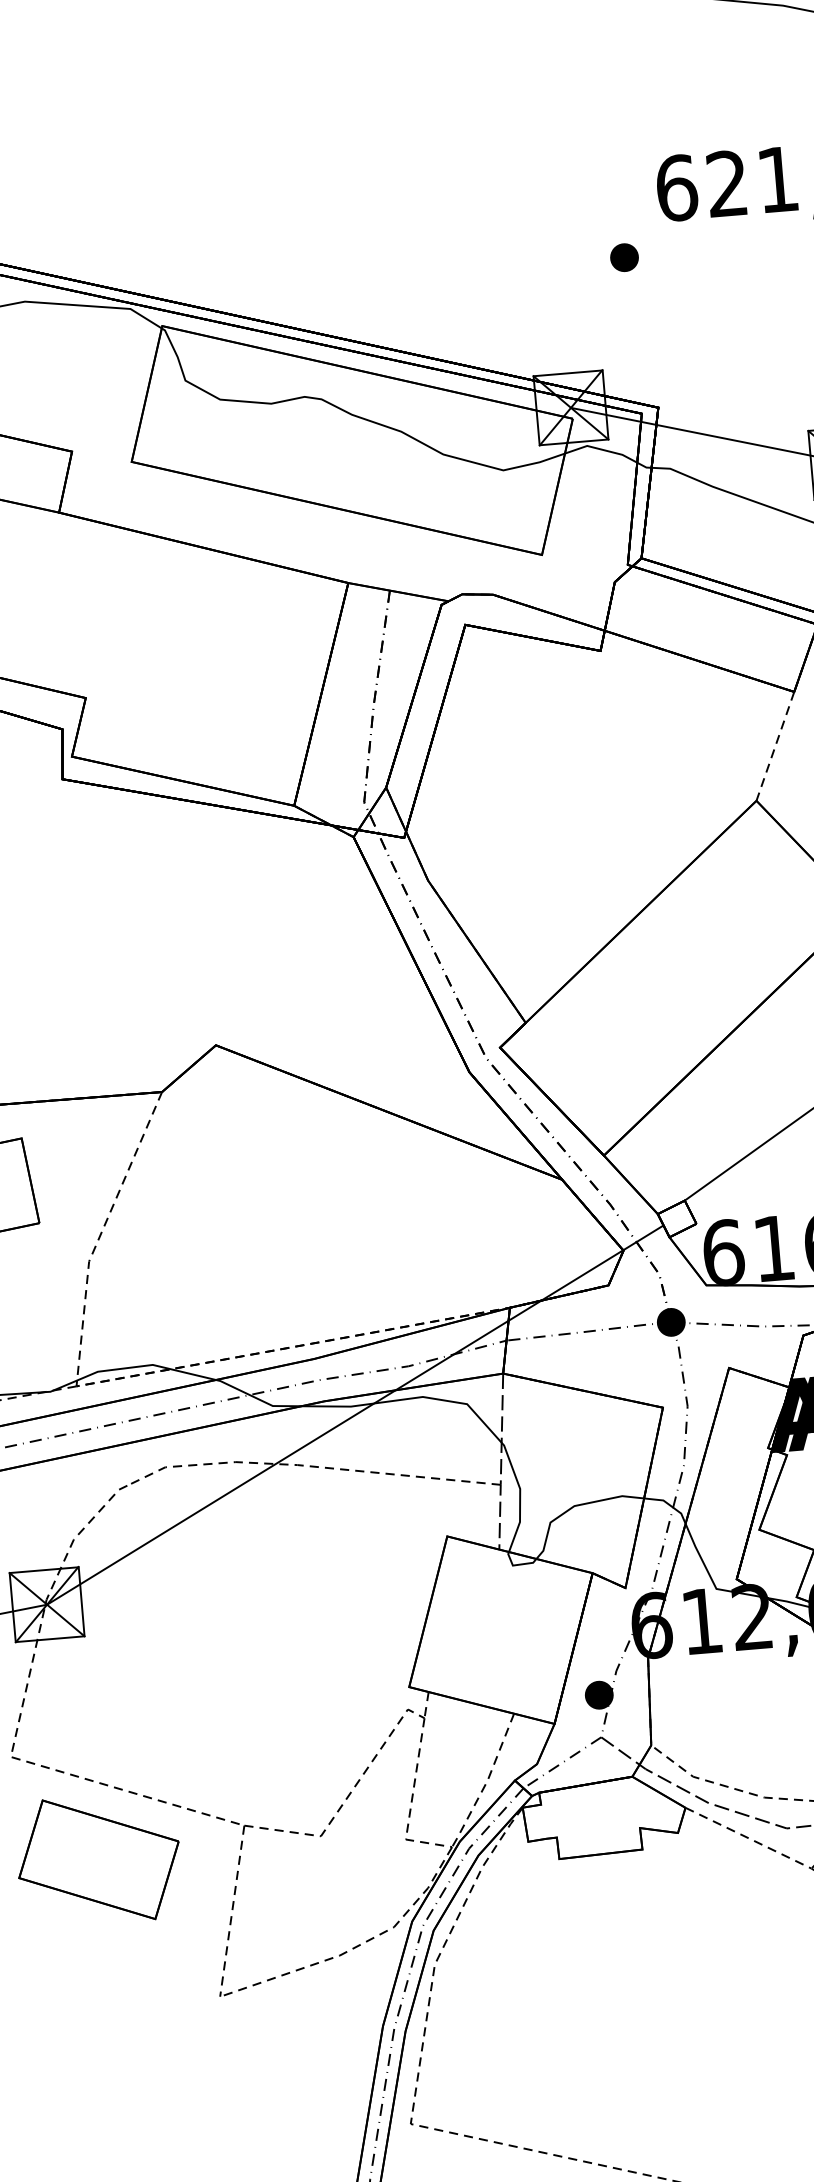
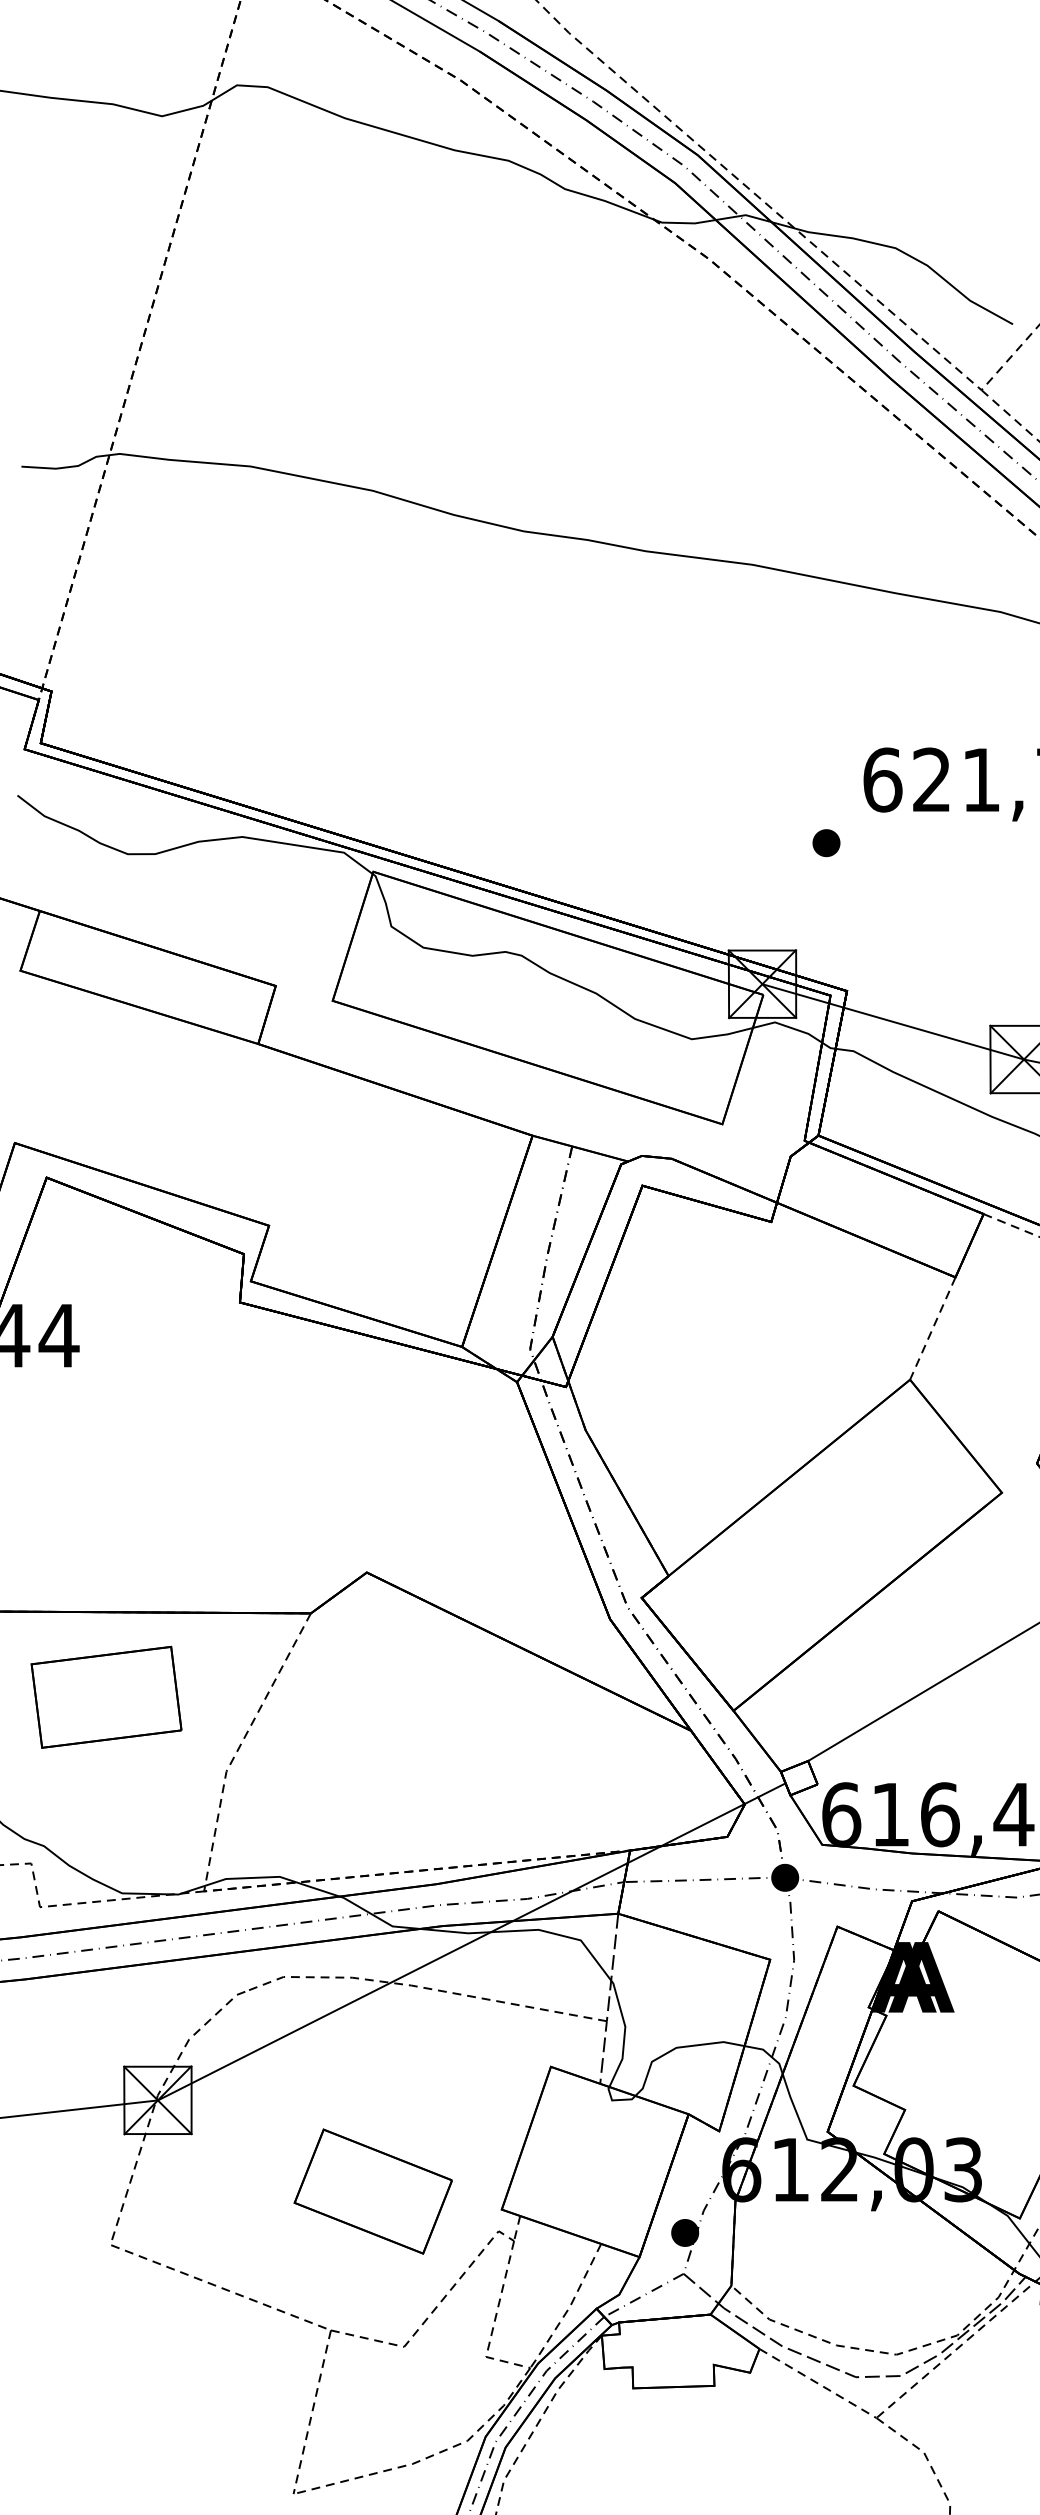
part: (98, 1859) -> (372, 2191), moved

